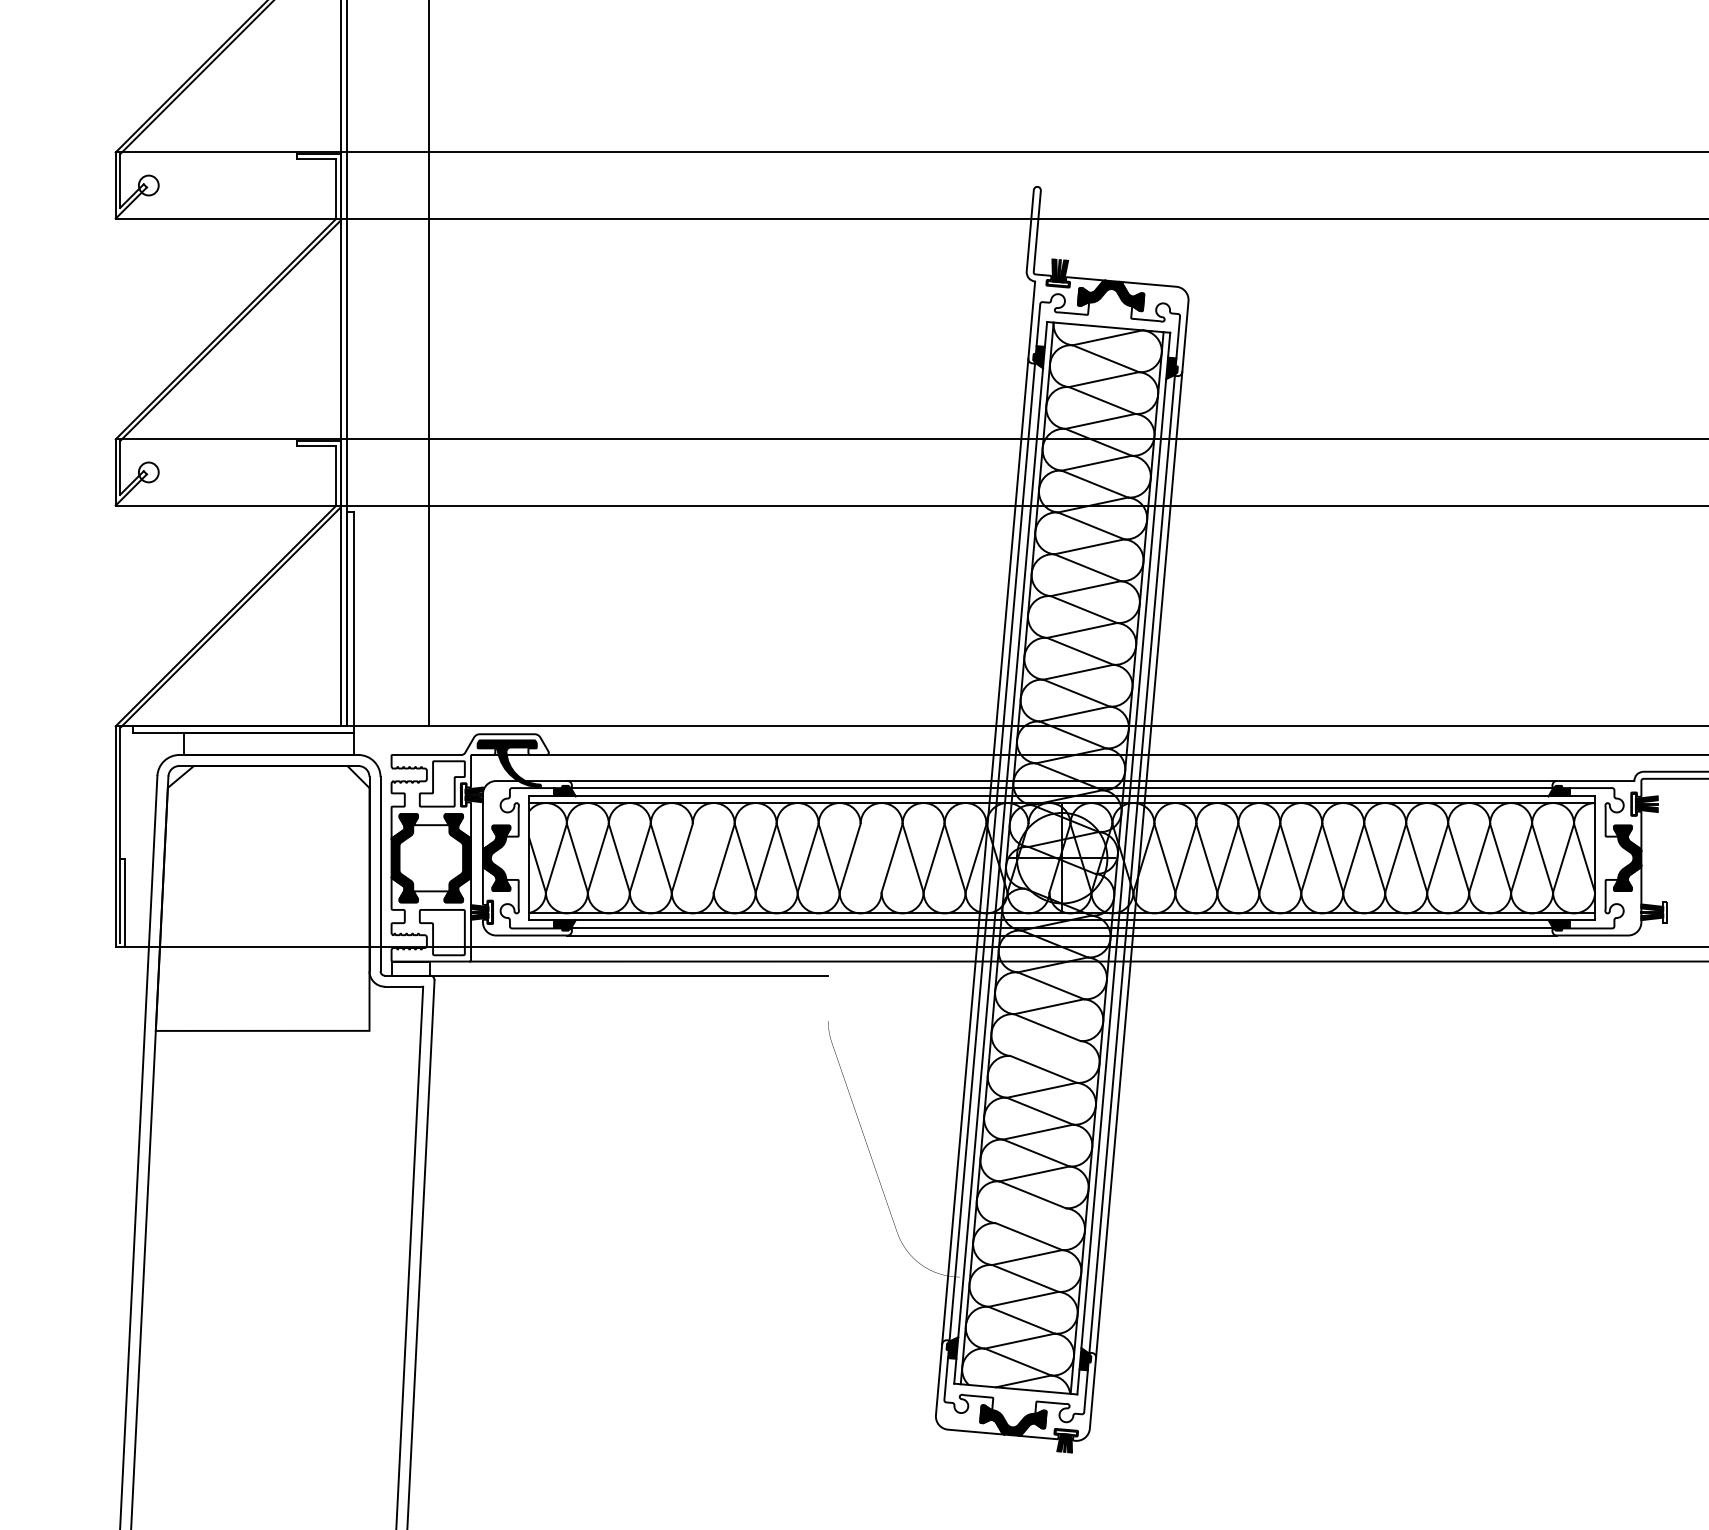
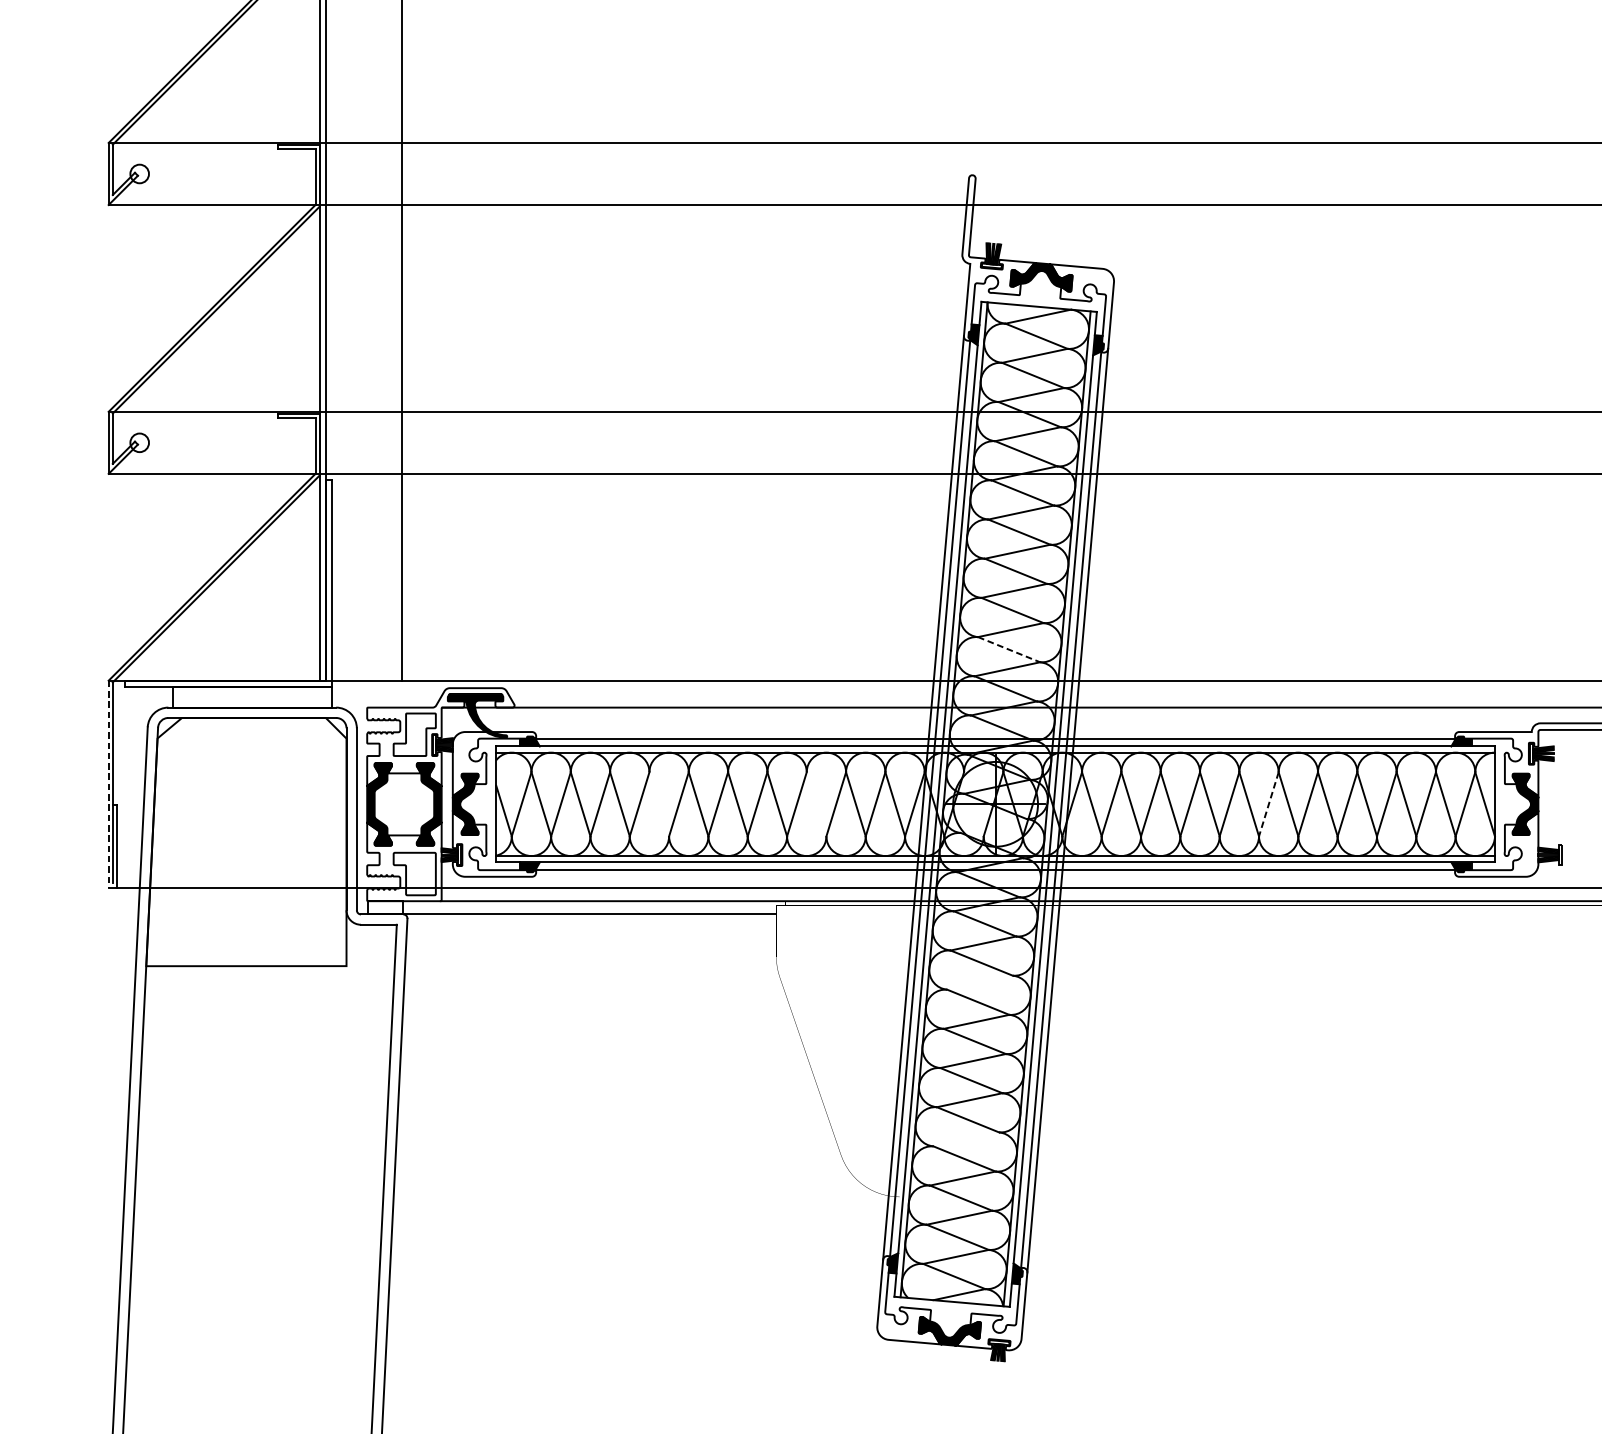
line: (1076, 693) -> (1009, 649), solid -> dashed
line: (1061, 781) -> (994, 732), removed
line: (115, 837) -> (108, 784), solid -> dashed
line: (1353, 858) -> (1268, 804), solid -> dashed
line: (1061, 935) -> (994, 876), removed

